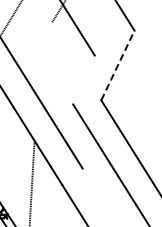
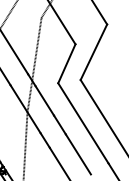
line: (117, 65) -> (93, 52), dashed -> solid
line: (83, 79) -> (66, 63), added
line: (43, 81) -> (34, 64), added
line: (98, 193) -> (78, 154), added

